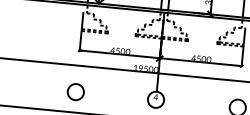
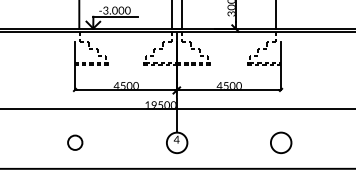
circle: (76, 91) -> (75, 142), size x0.7

